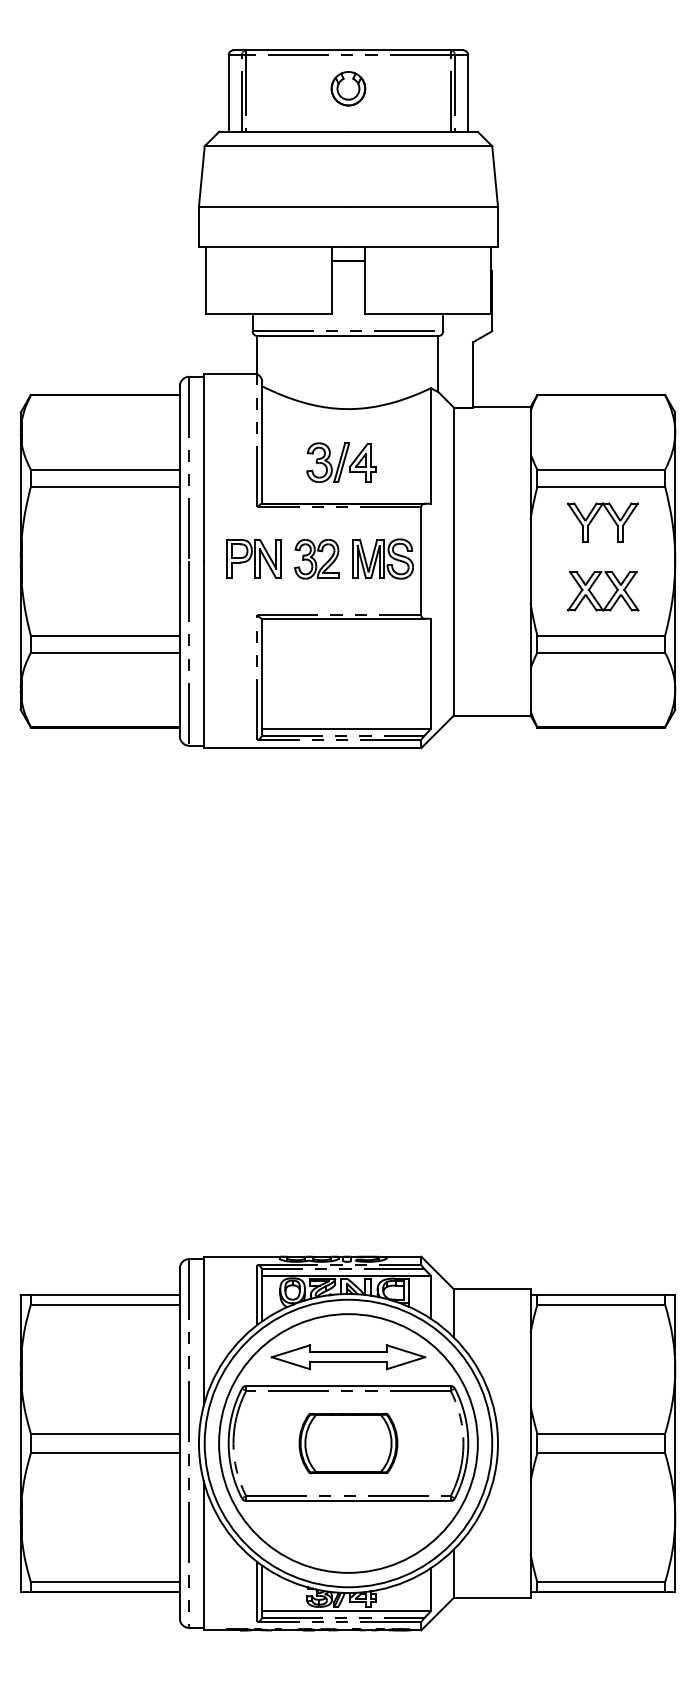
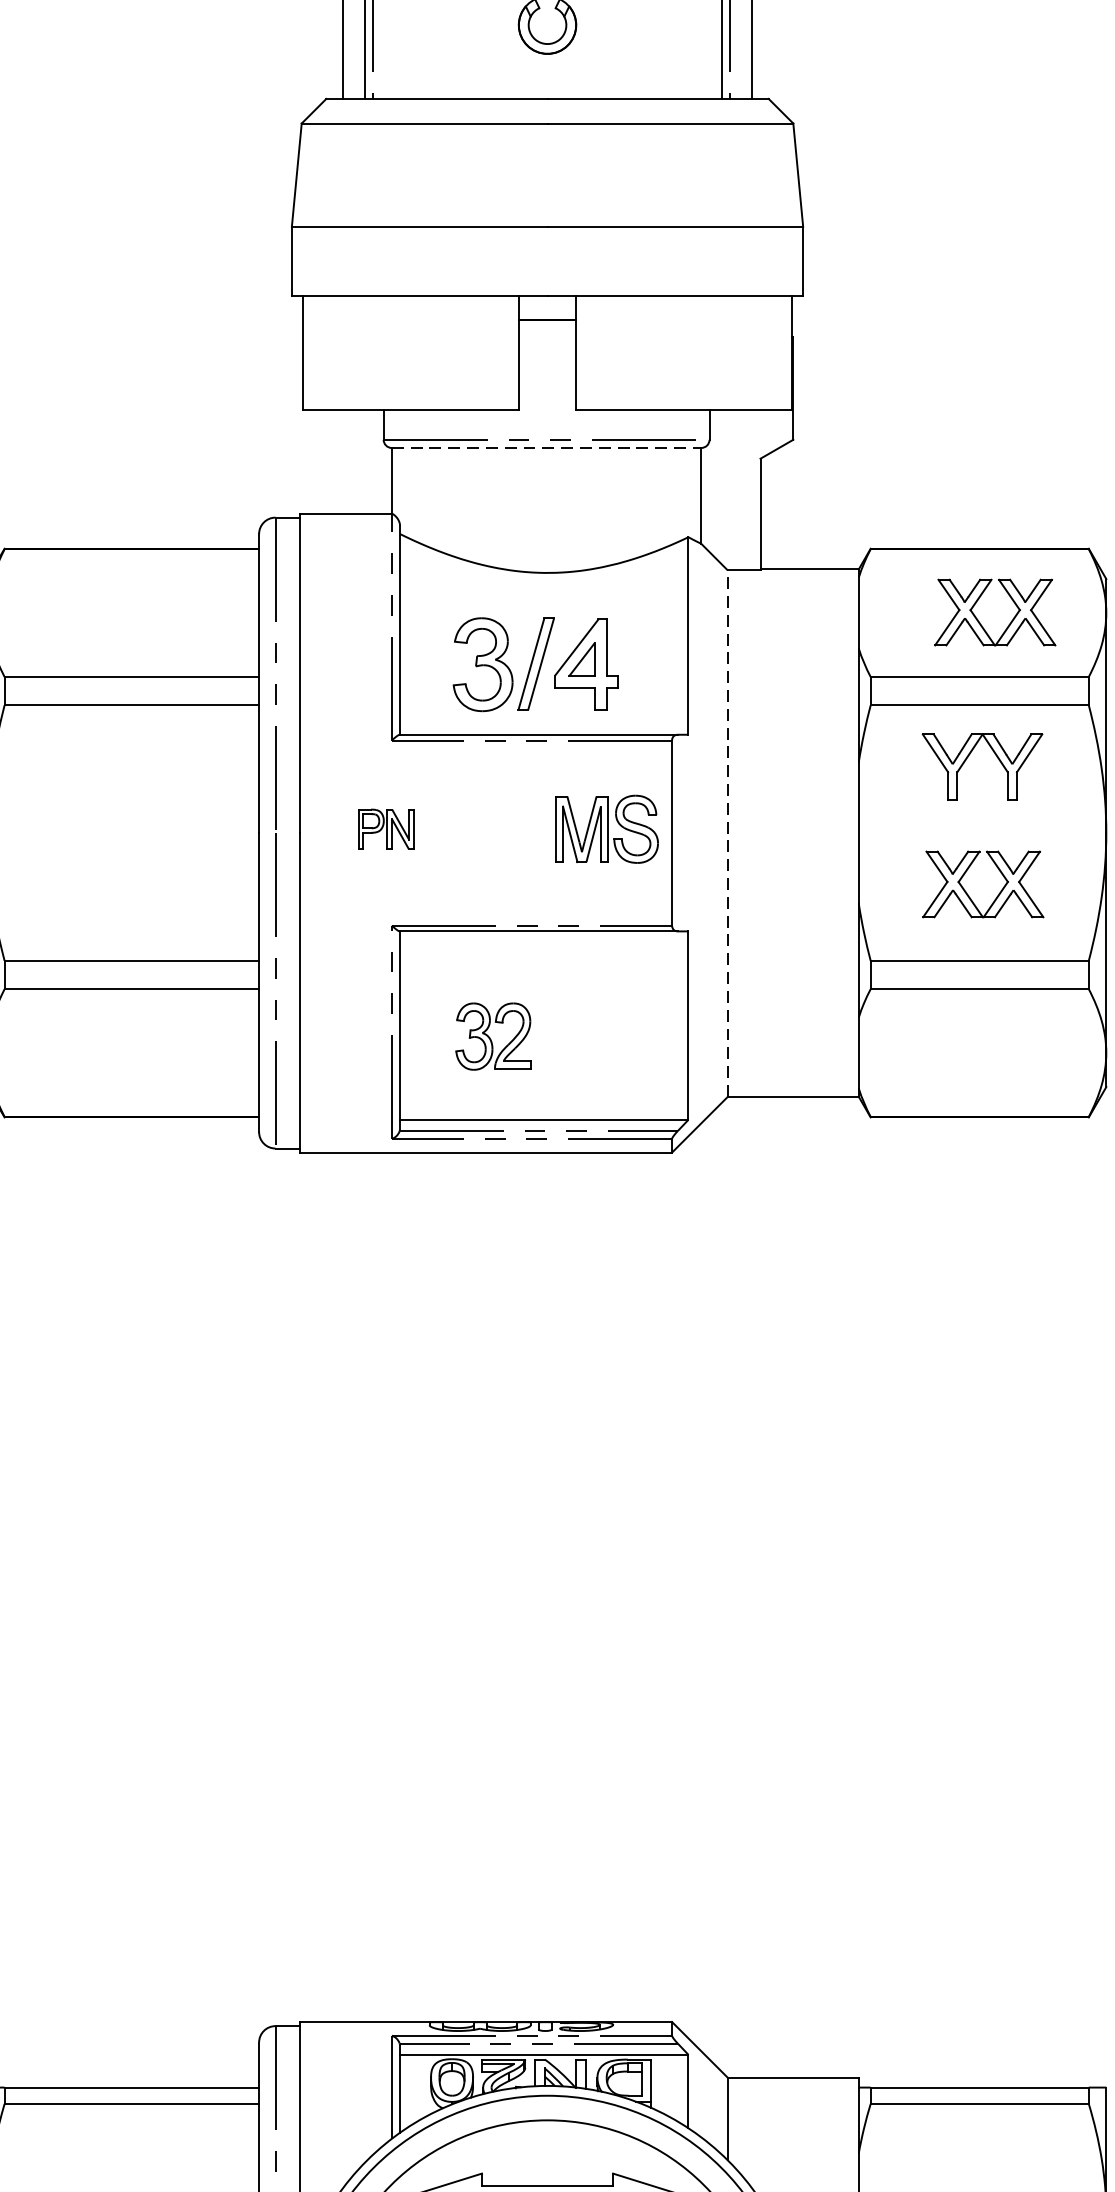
line: (348, 336) -> (547, 448), solid -> dashed
part: (619, 436) -> (1010, 619), added
part: (341, 462) -> (535, 664), size x1.4
part: (253, 558) -> (385, 828), size x0.6
part: (316, 559) -> (492, 1036), moved
line: (453, 561) -> (727, 833), solid -> dashed

